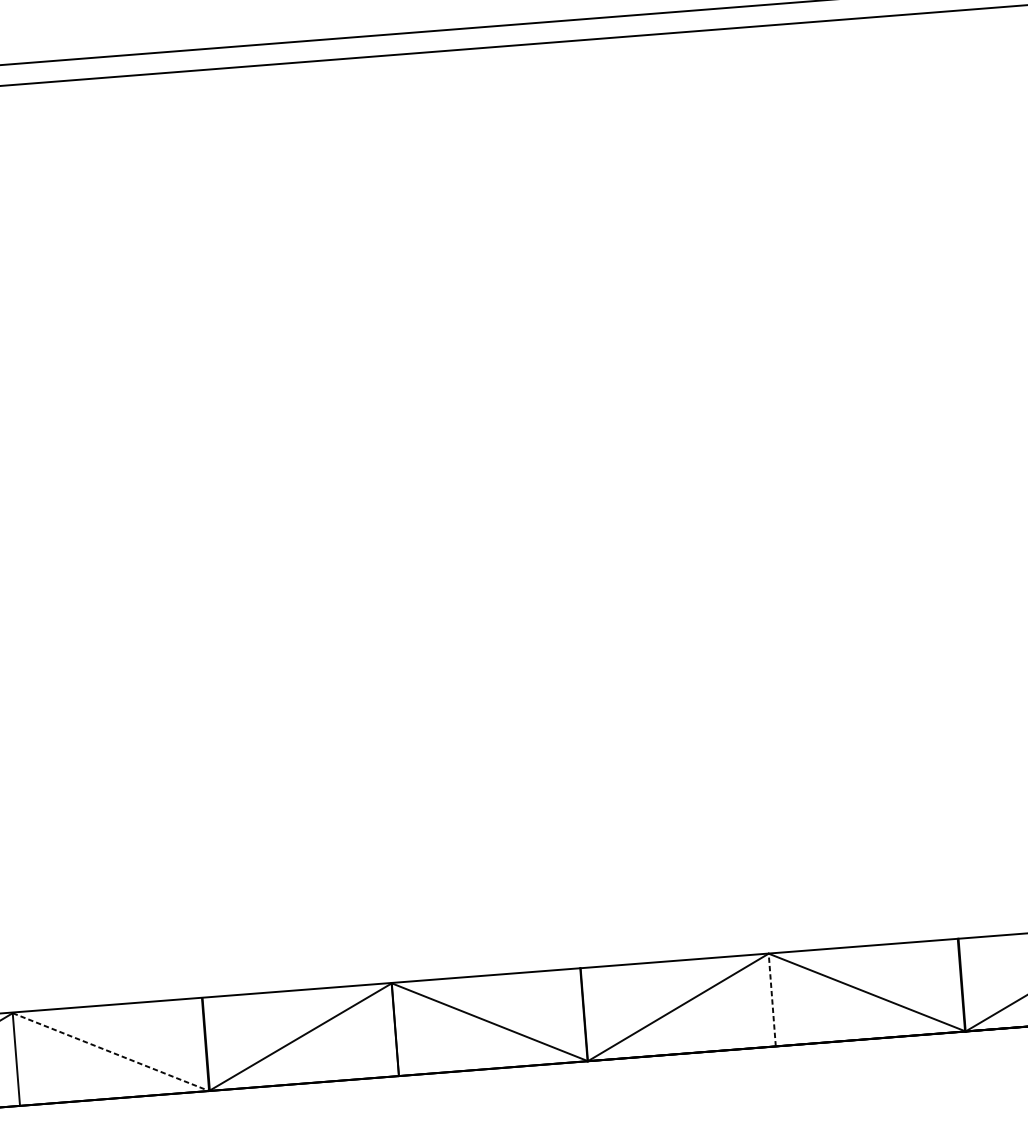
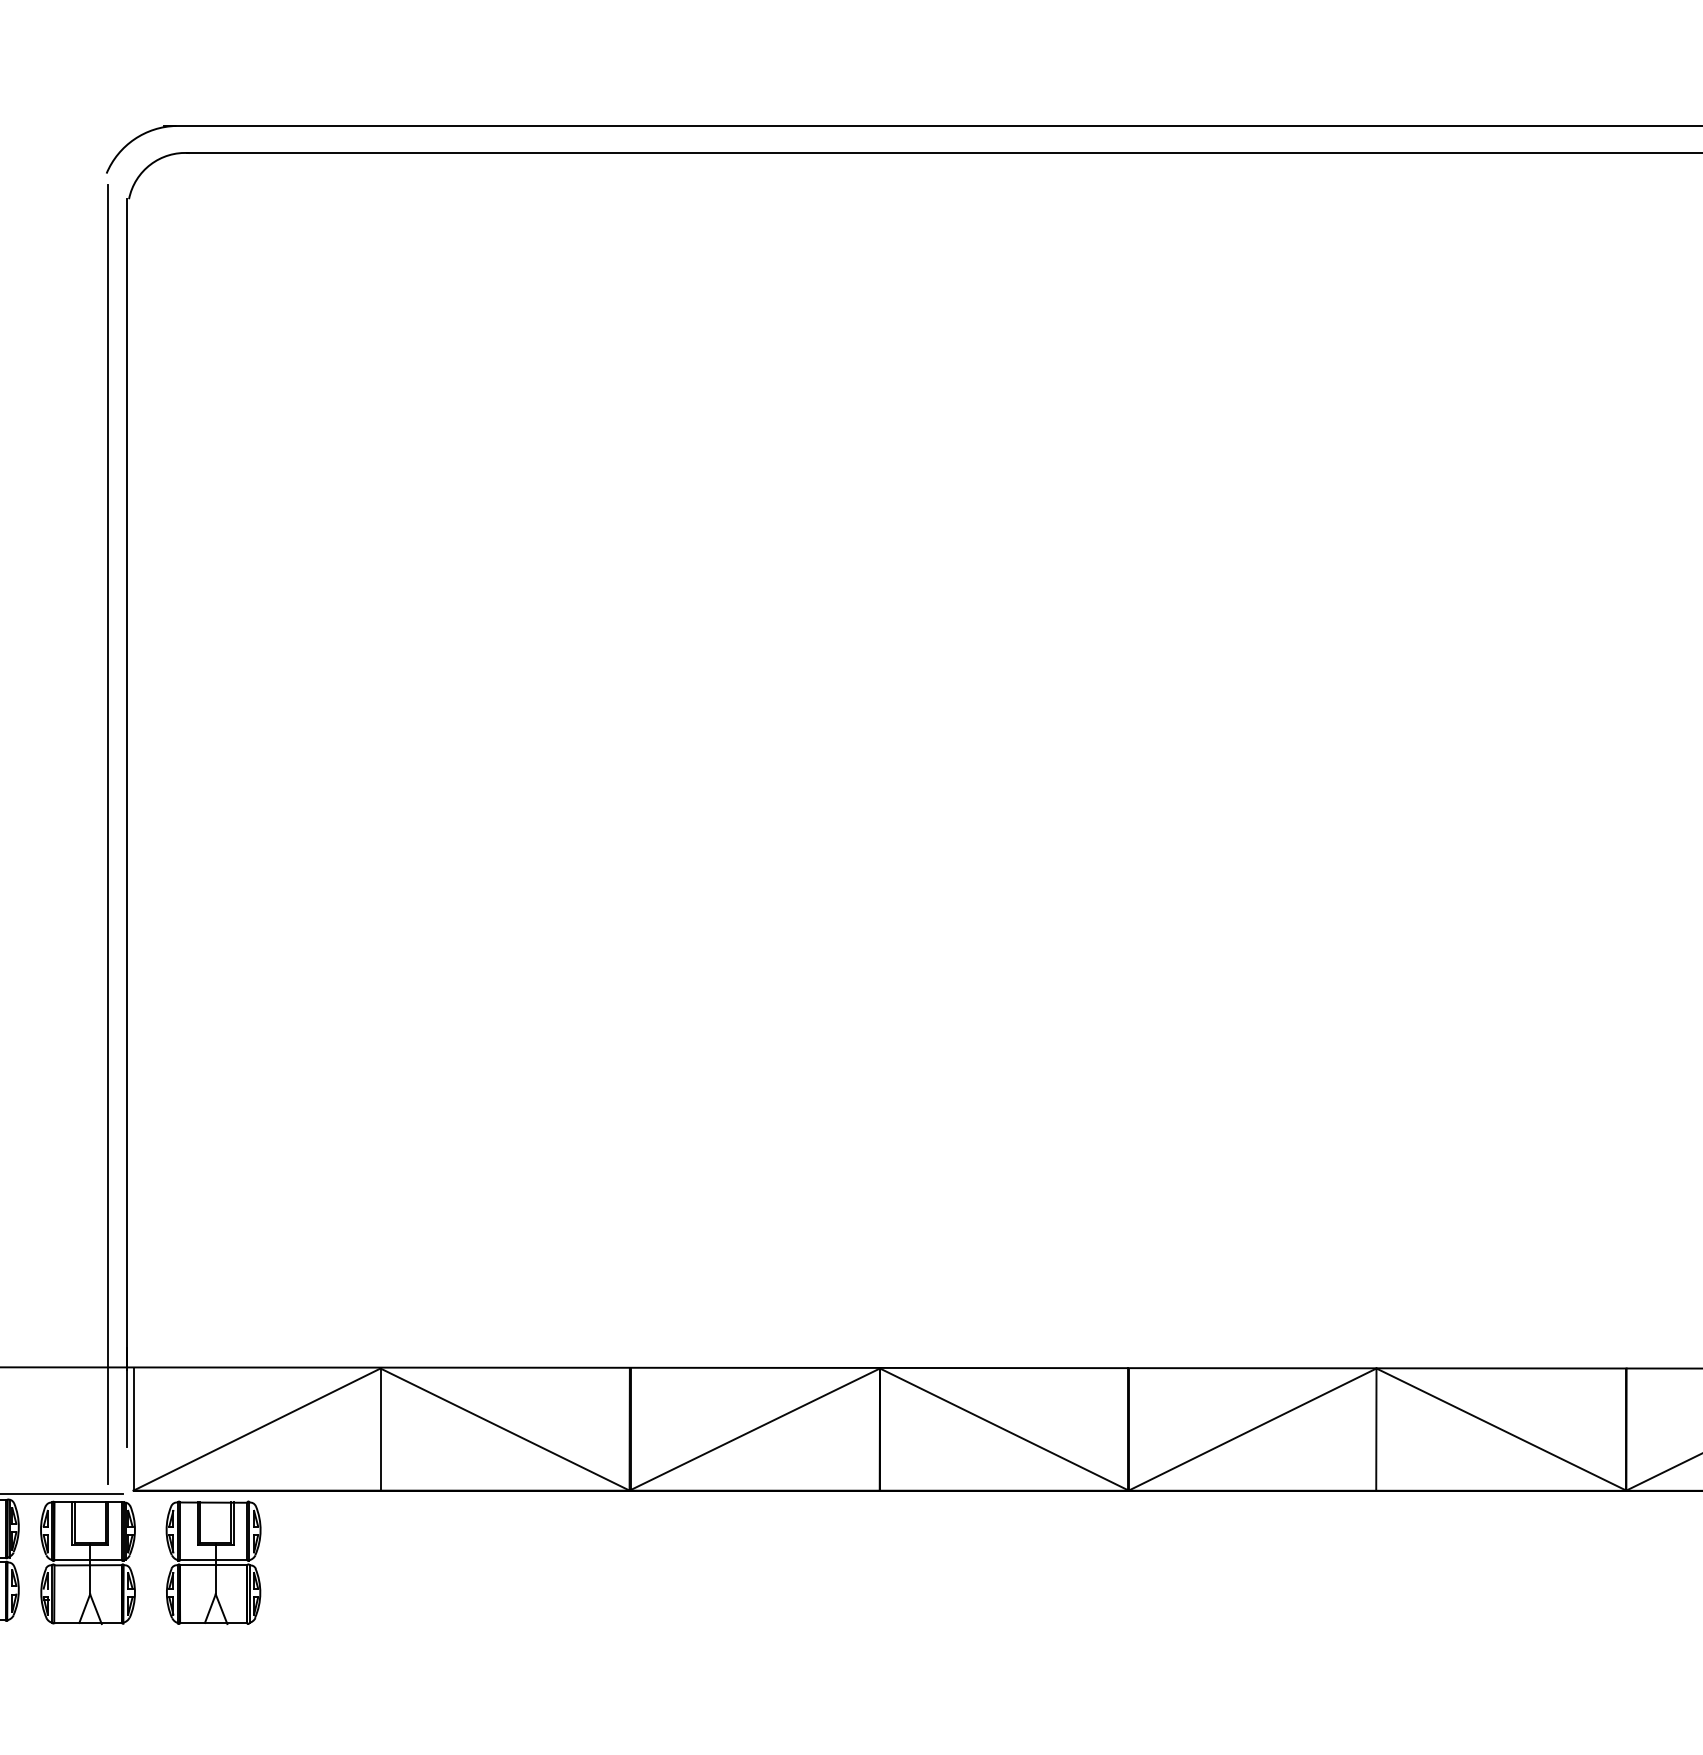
line: (772, 999) -> (1376, 1429), dashed -> solid
line: (111, 1052) -> (505, 1429), dashed -> solid

